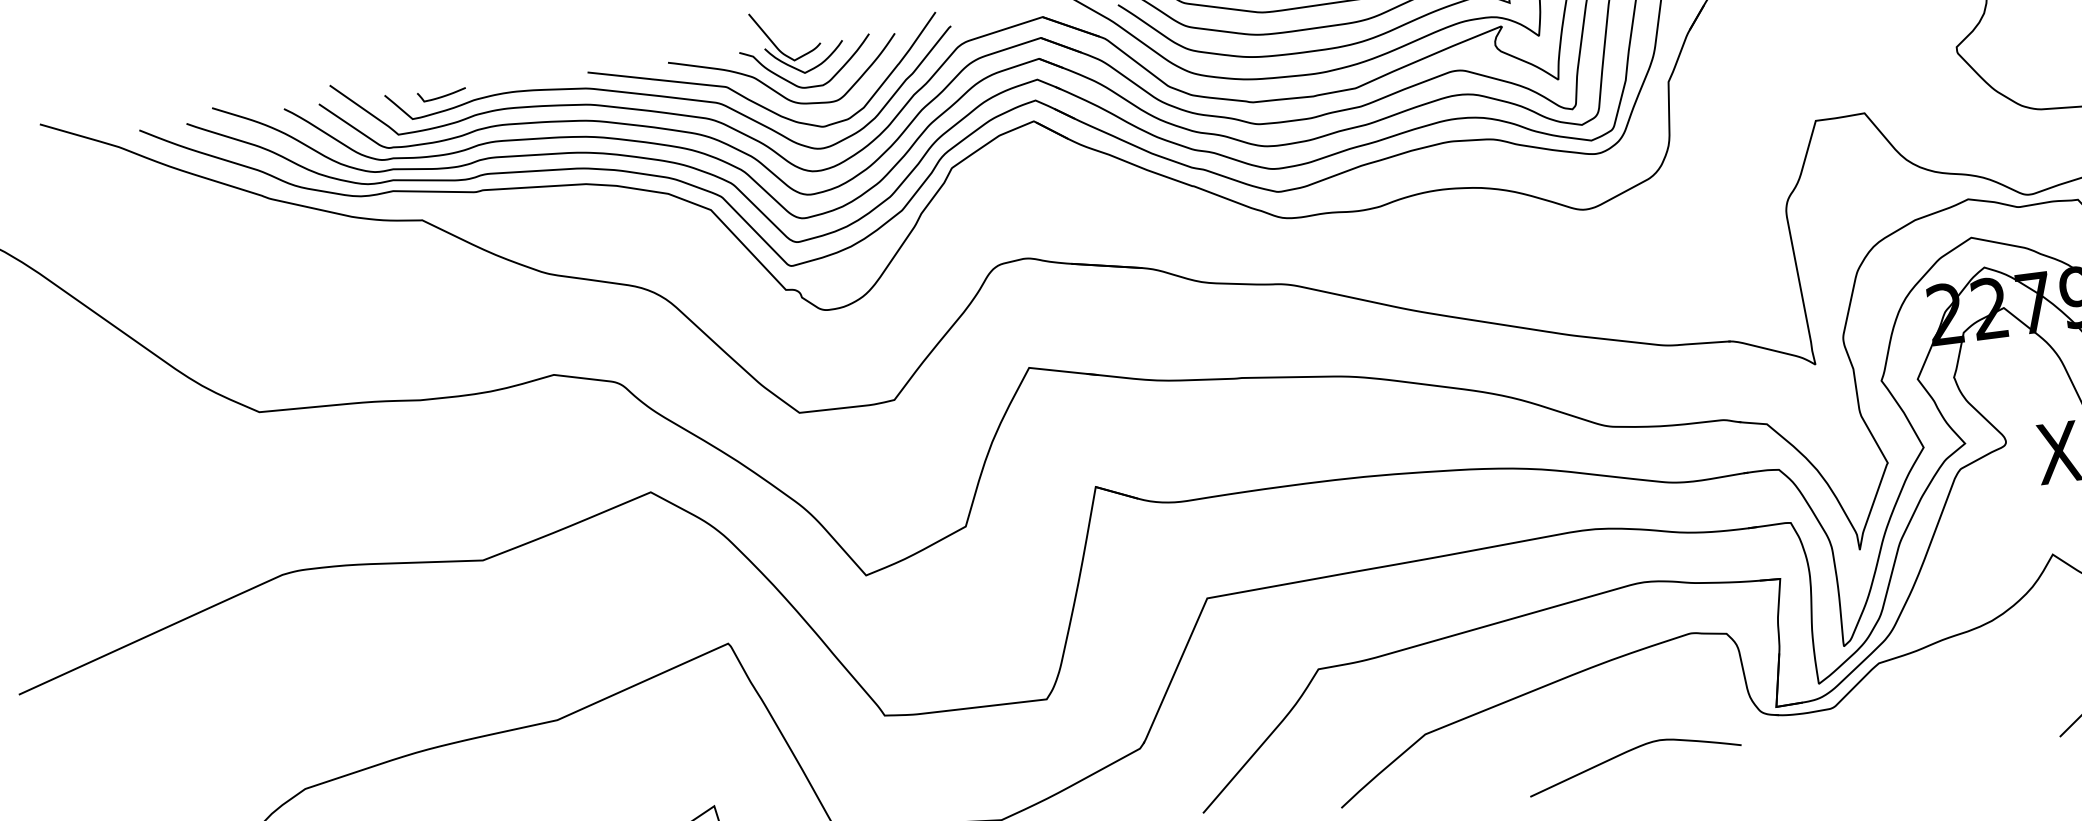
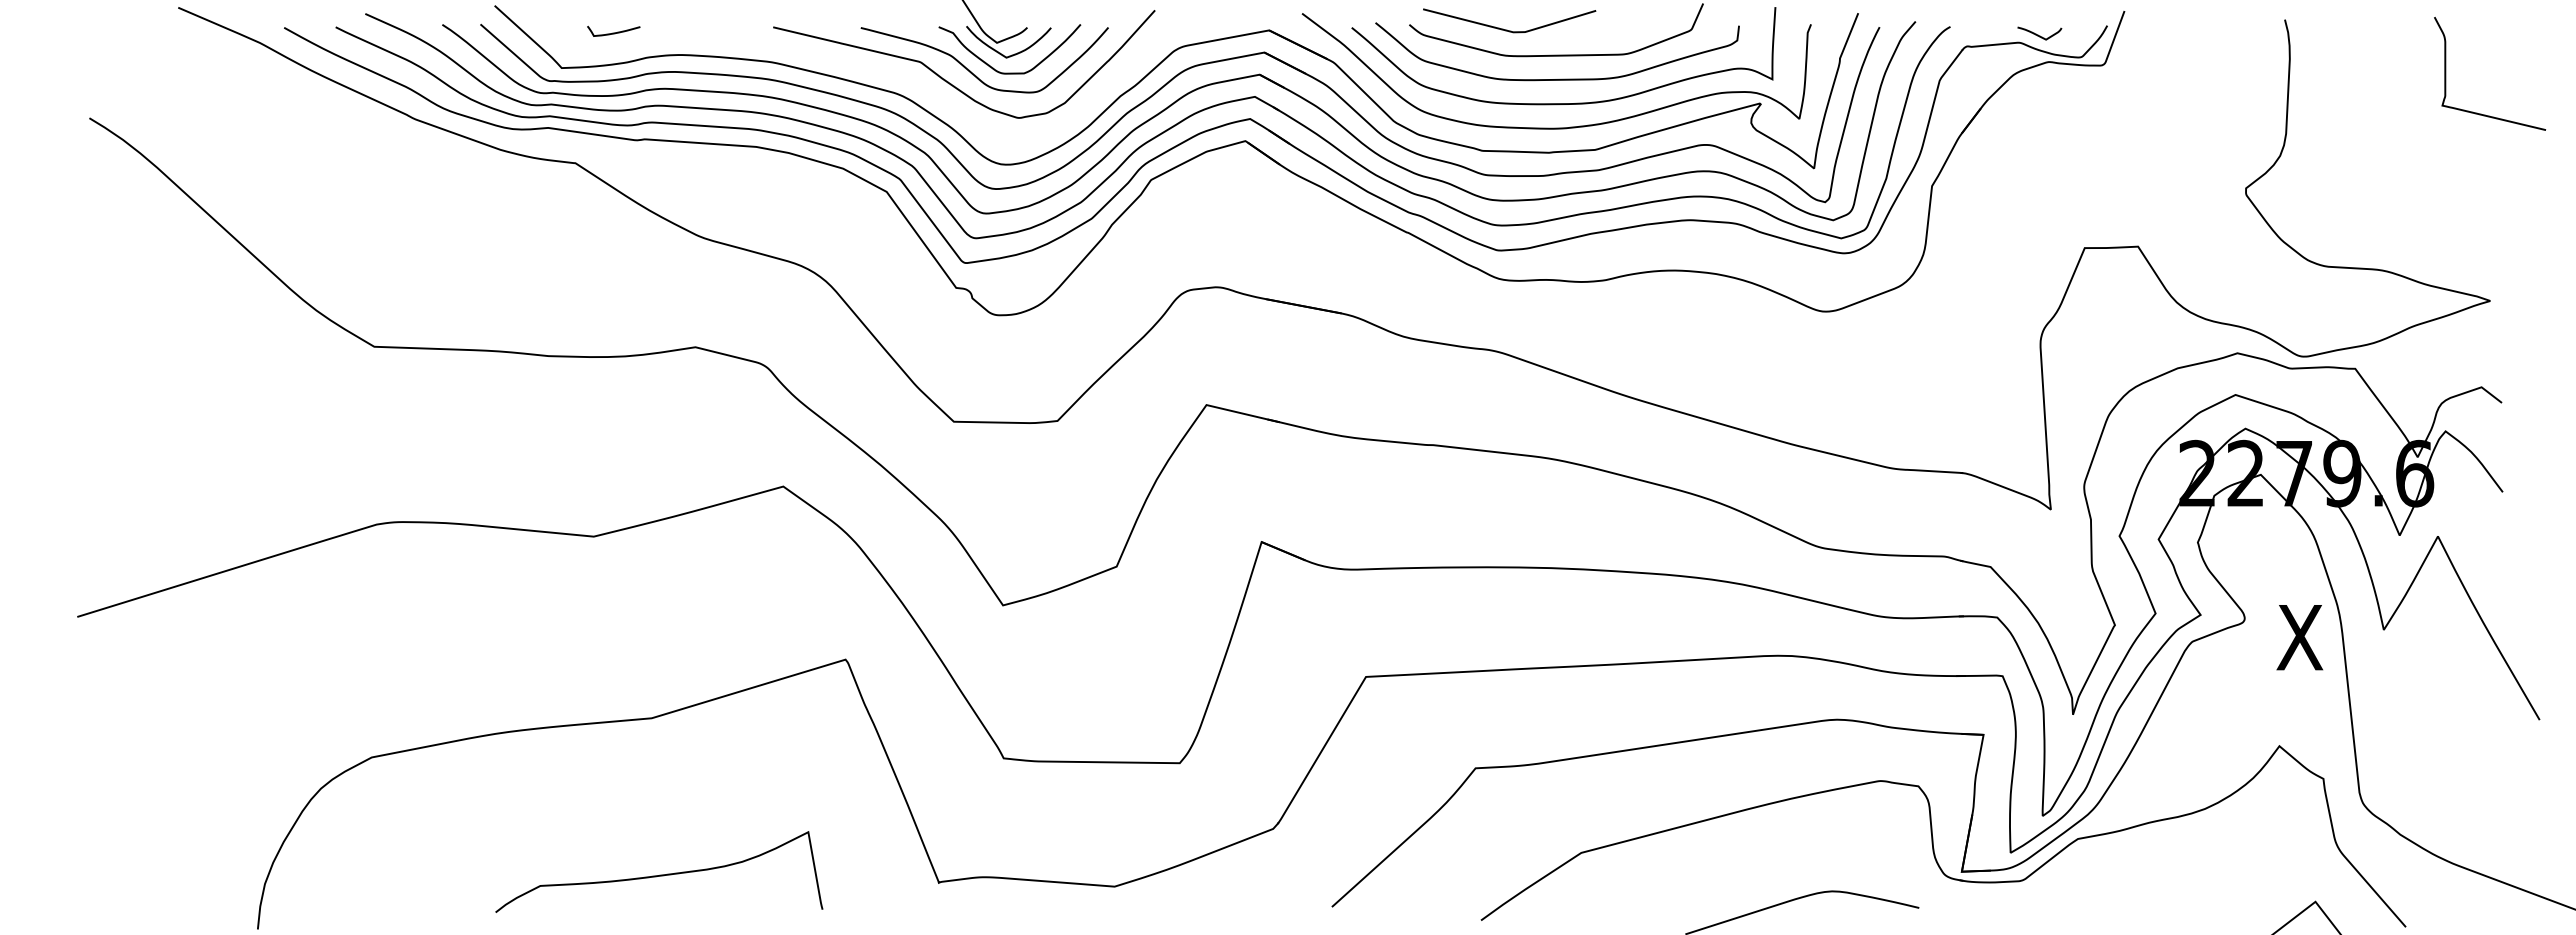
curve: (674, 98) -> (862, 67), removed

